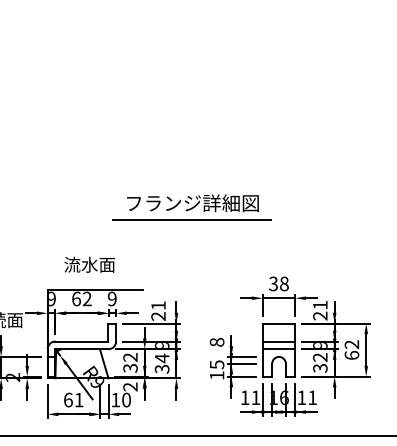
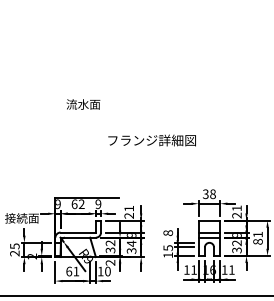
line: (191, 219) -> (151, 151), removed
text: (89, 264) -> (83, 104), moved
text: (351, 348) -> (257, 237), 62 -> 81

